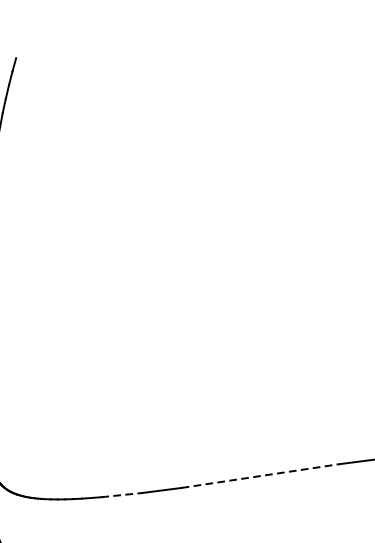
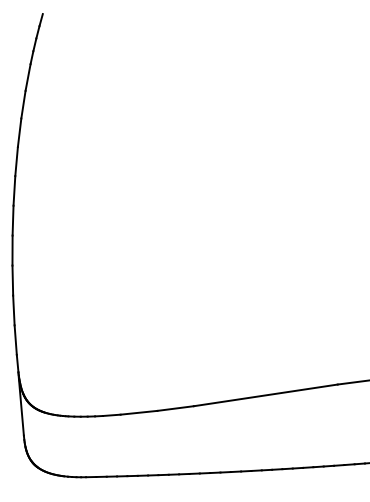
line: (260, 476) -> (265, 395), dashed -> solid
line: (122, 494) -> (139, 412), dashed -> solid

